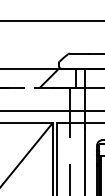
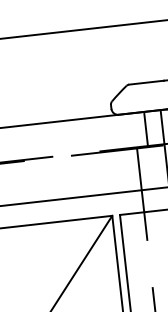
hatch: (48, 78) -> (95, 134), removed

